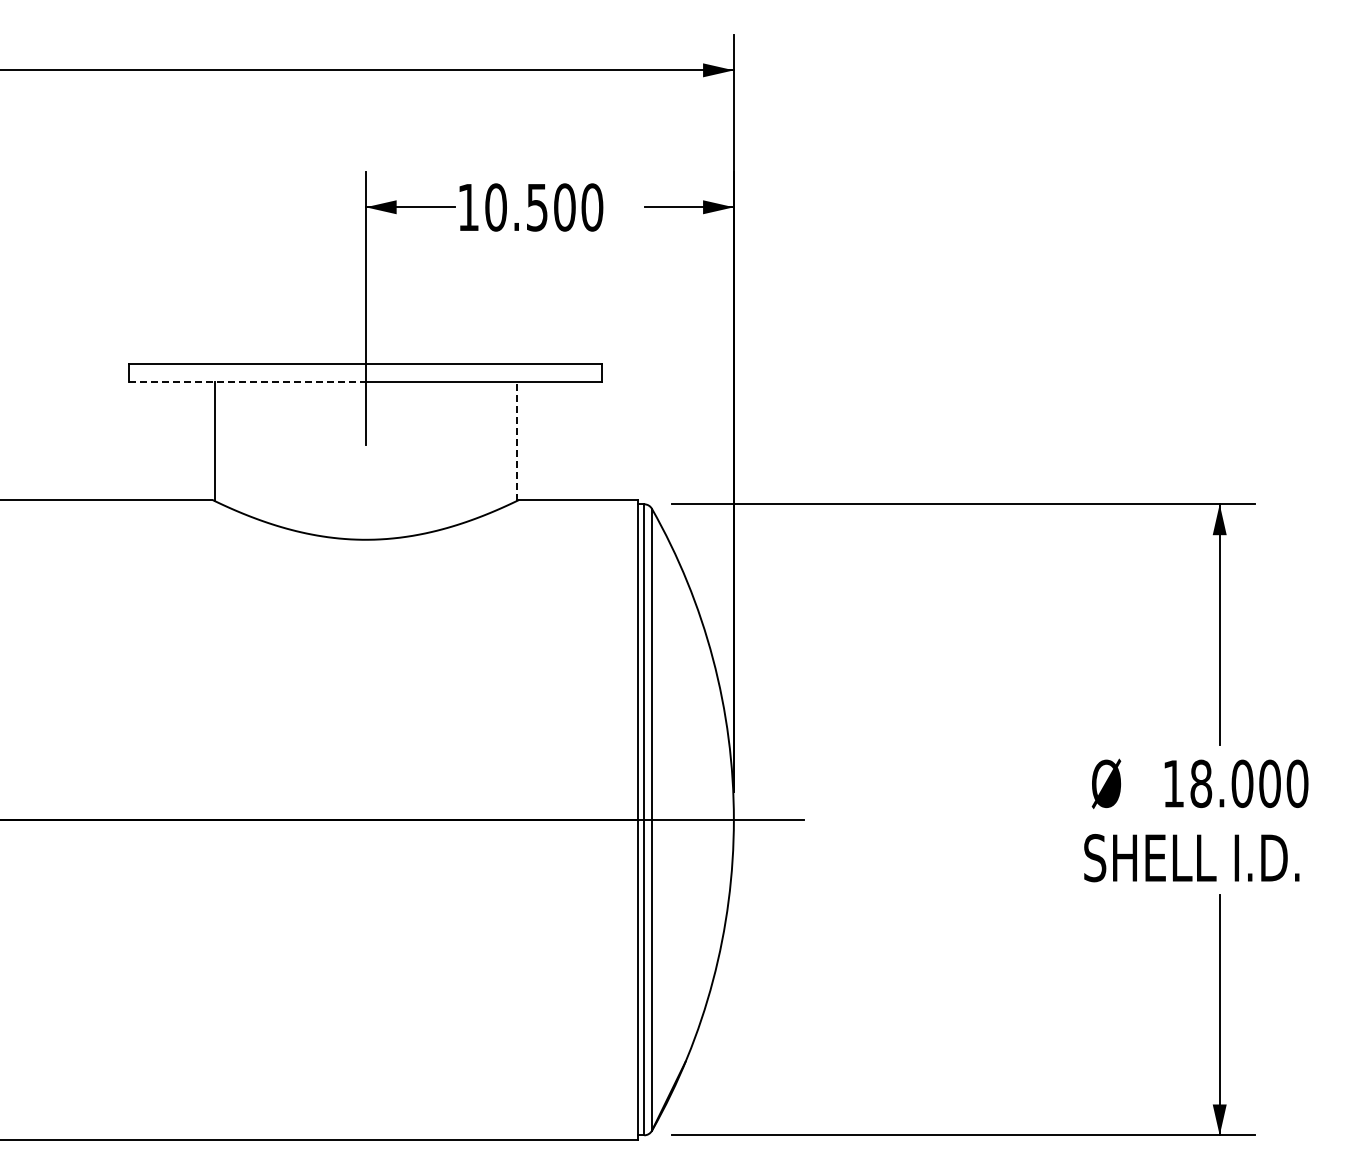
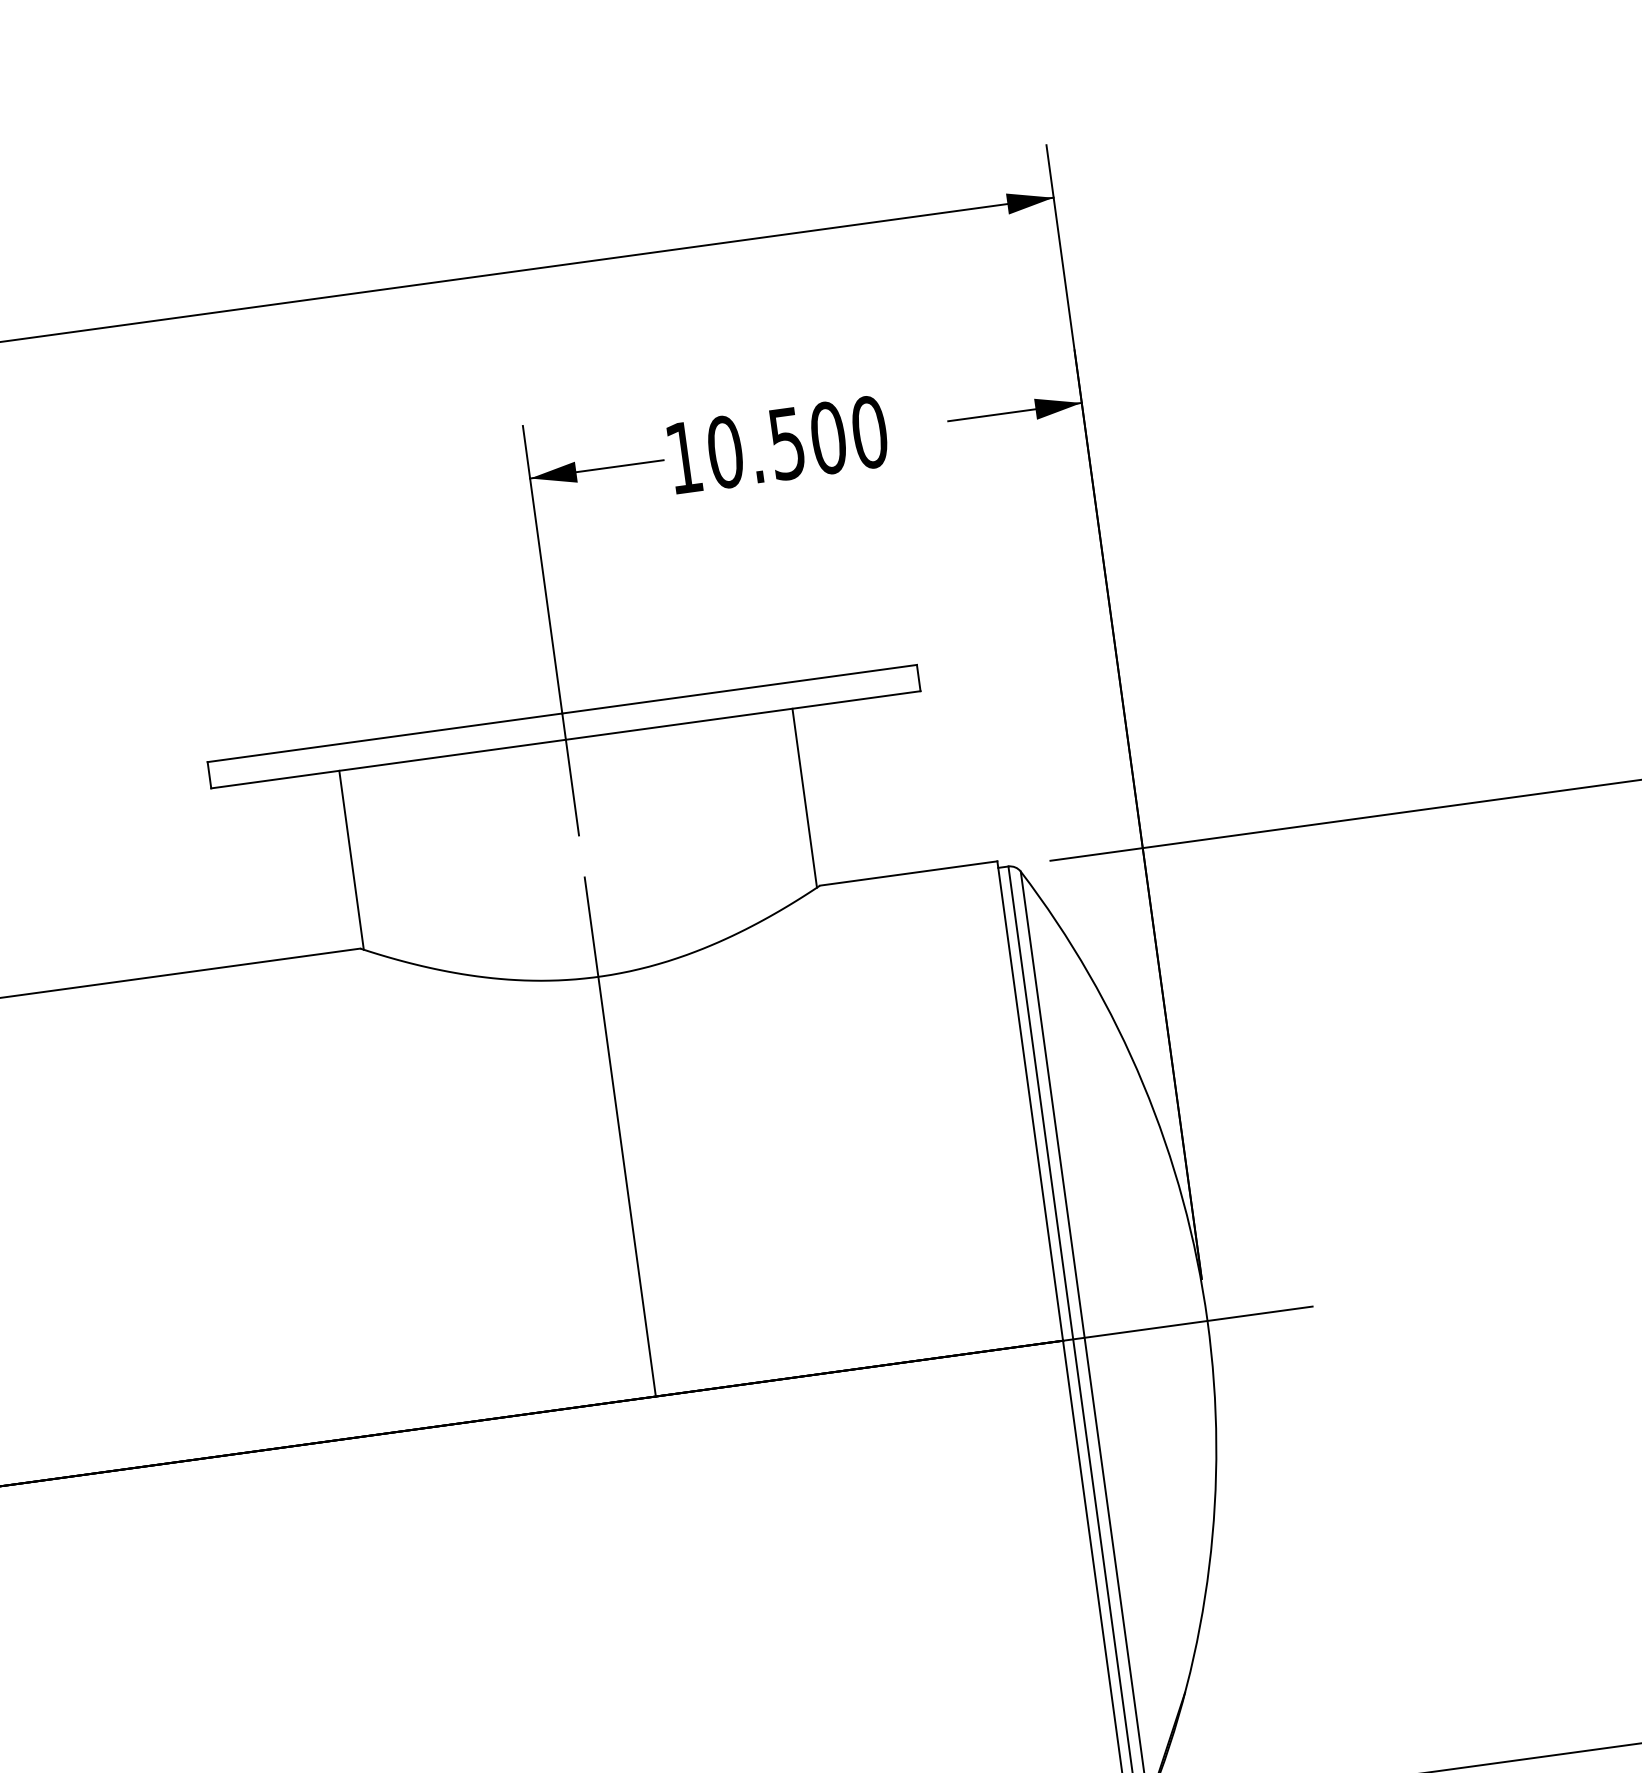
line: (247, 381) -> (388, 763), dashed -> solid
line: (516, 441) -> (804, 798), dashed -> solid
line: (365, 646) -> (619, 1136), added

